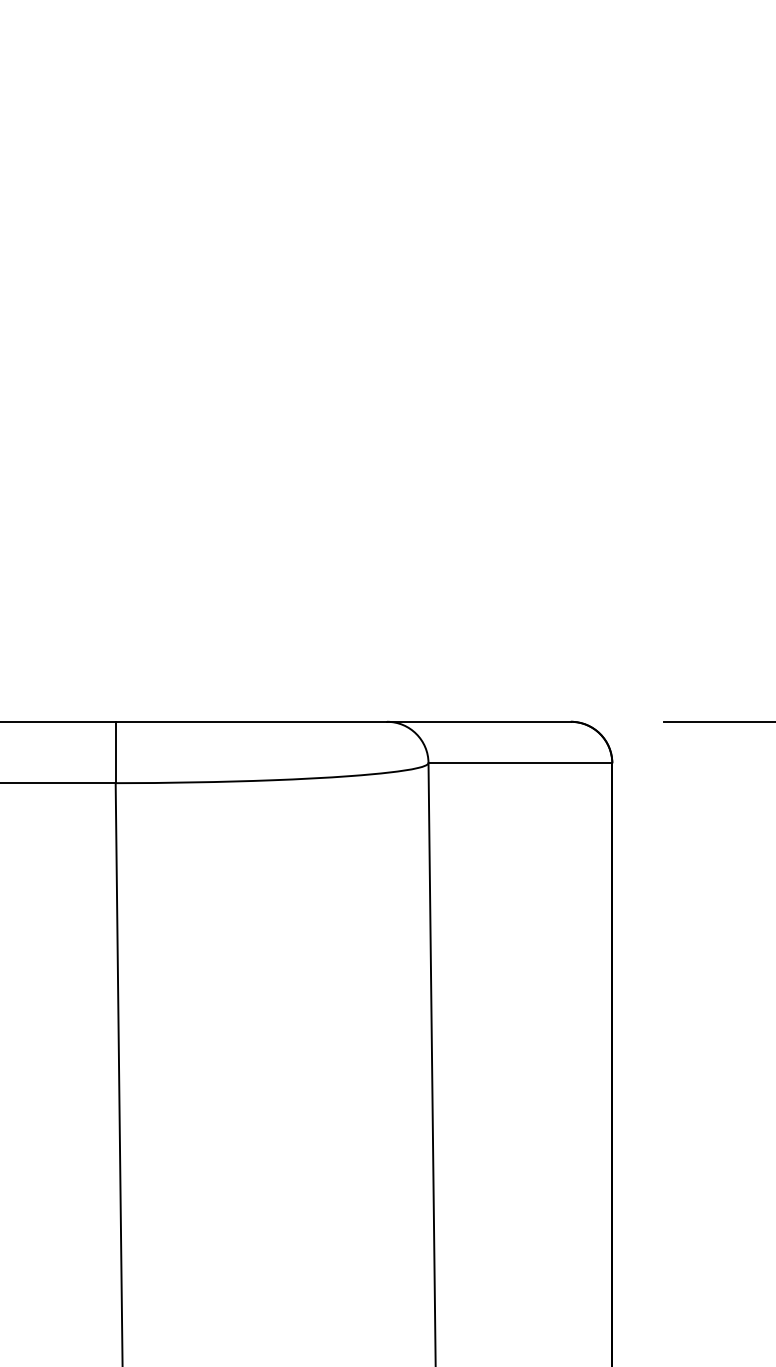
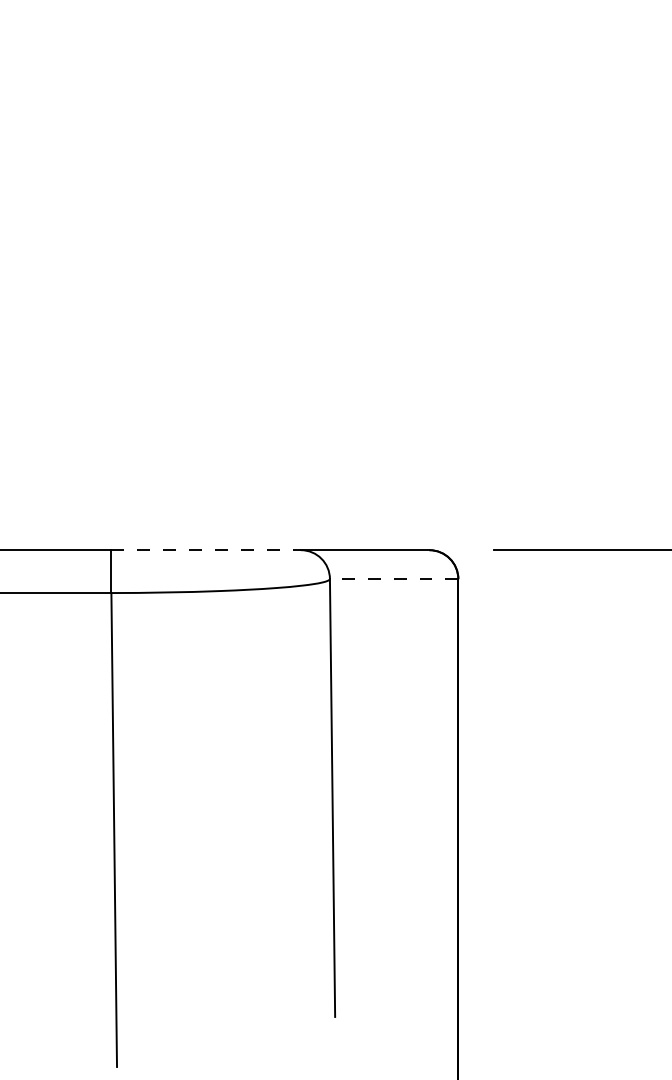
line: (251, 722) -> (206, 550), solid -> dashed
line: (519, 763) -> (393, 579), solid -> dashed

